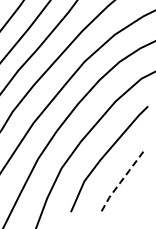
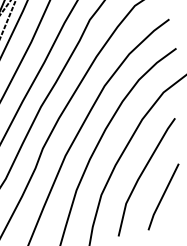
line: (121, 181) -> (162, 197), dashed -> solid

